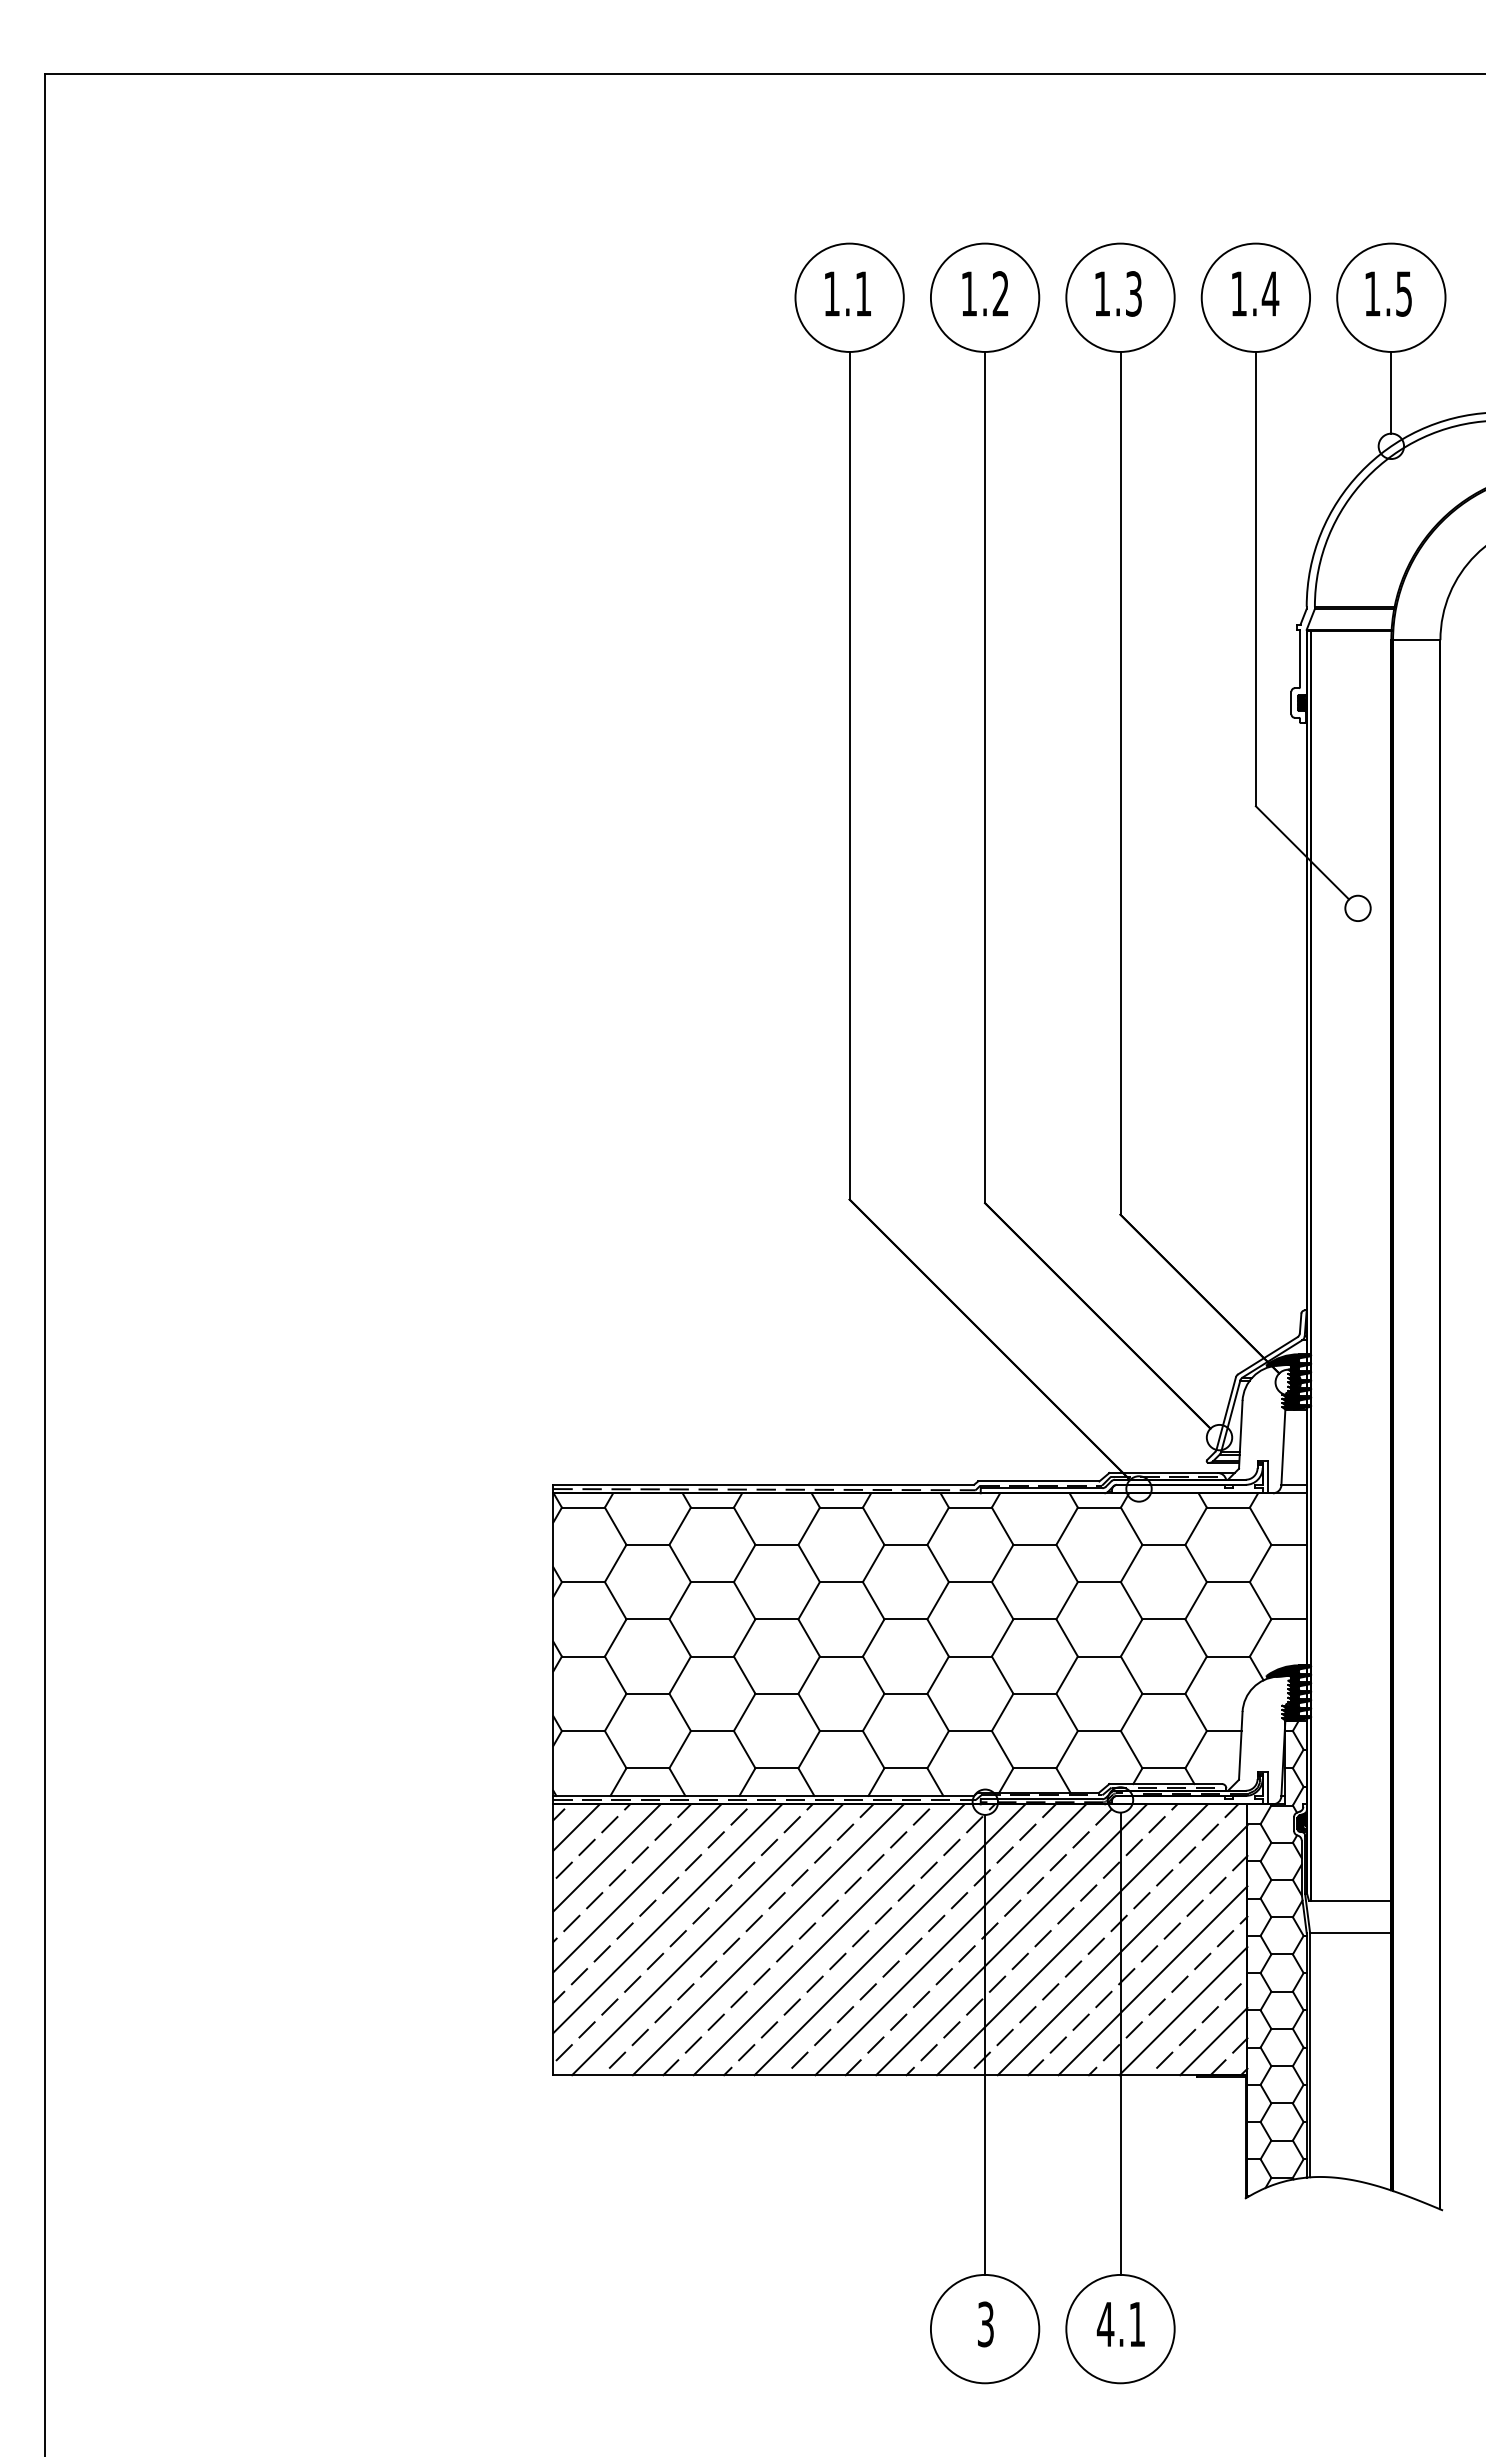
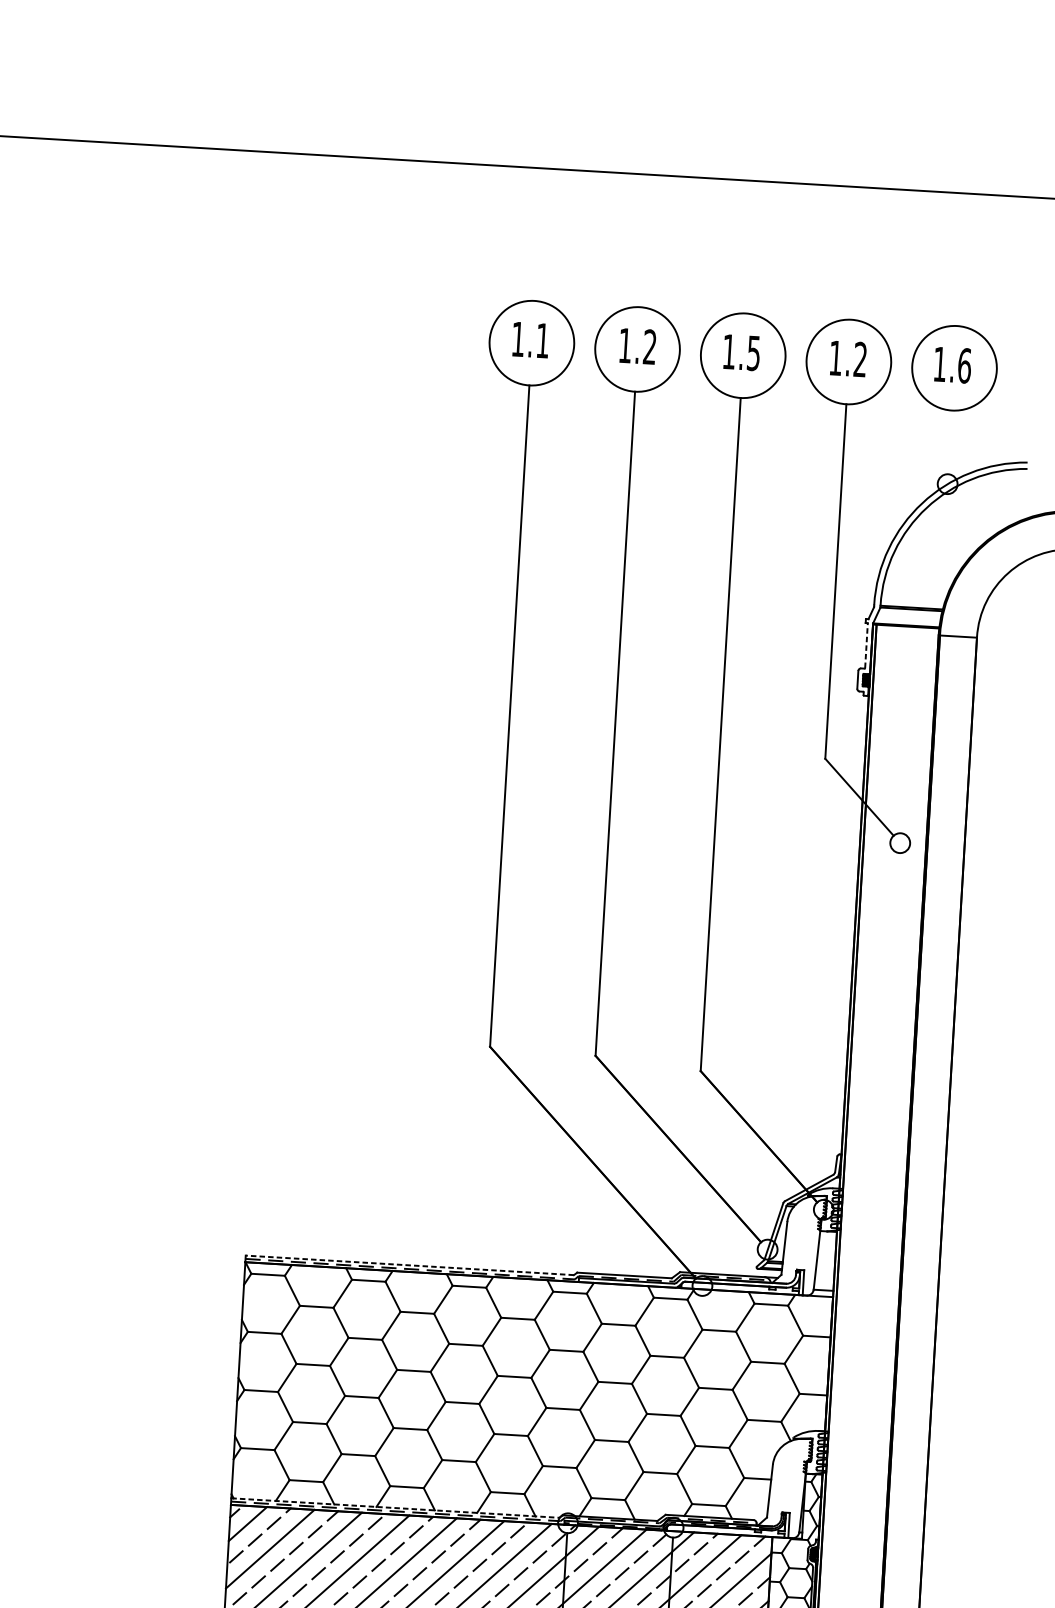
text: (1133, 293) -> (753, 352), 1.3 -> 1.5
text: (1270, 293) -> (860, 359), 1.4 -> 1.2
text: (1404, 293) -> (965, 365), 1.5 -> 1.6
line: (1391, 392) -> (950, 442), removed
line: (1299, 658) -> (866, 645), solid -> dashed
fill: (1288, 1381) -> (824, 1209), removed
line: (763, 1484) -> (409, 1265), solid -> dashed
fill: (1288, 1692) -> (809, 1451), removed
line: (764, 1795) -> (396, 1507), solid -> dashed

